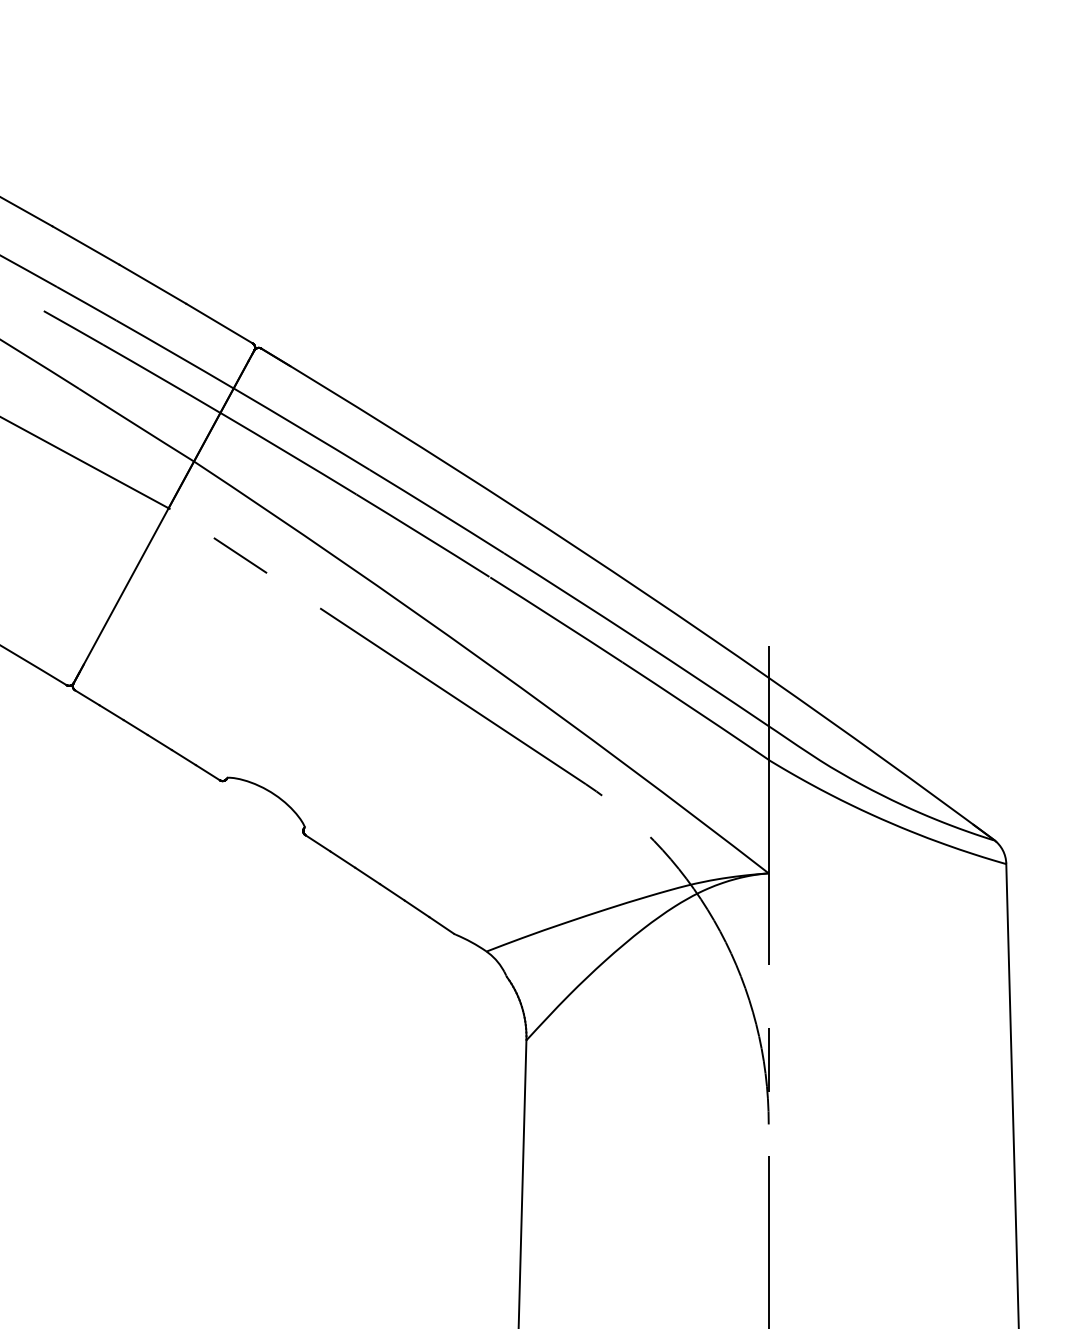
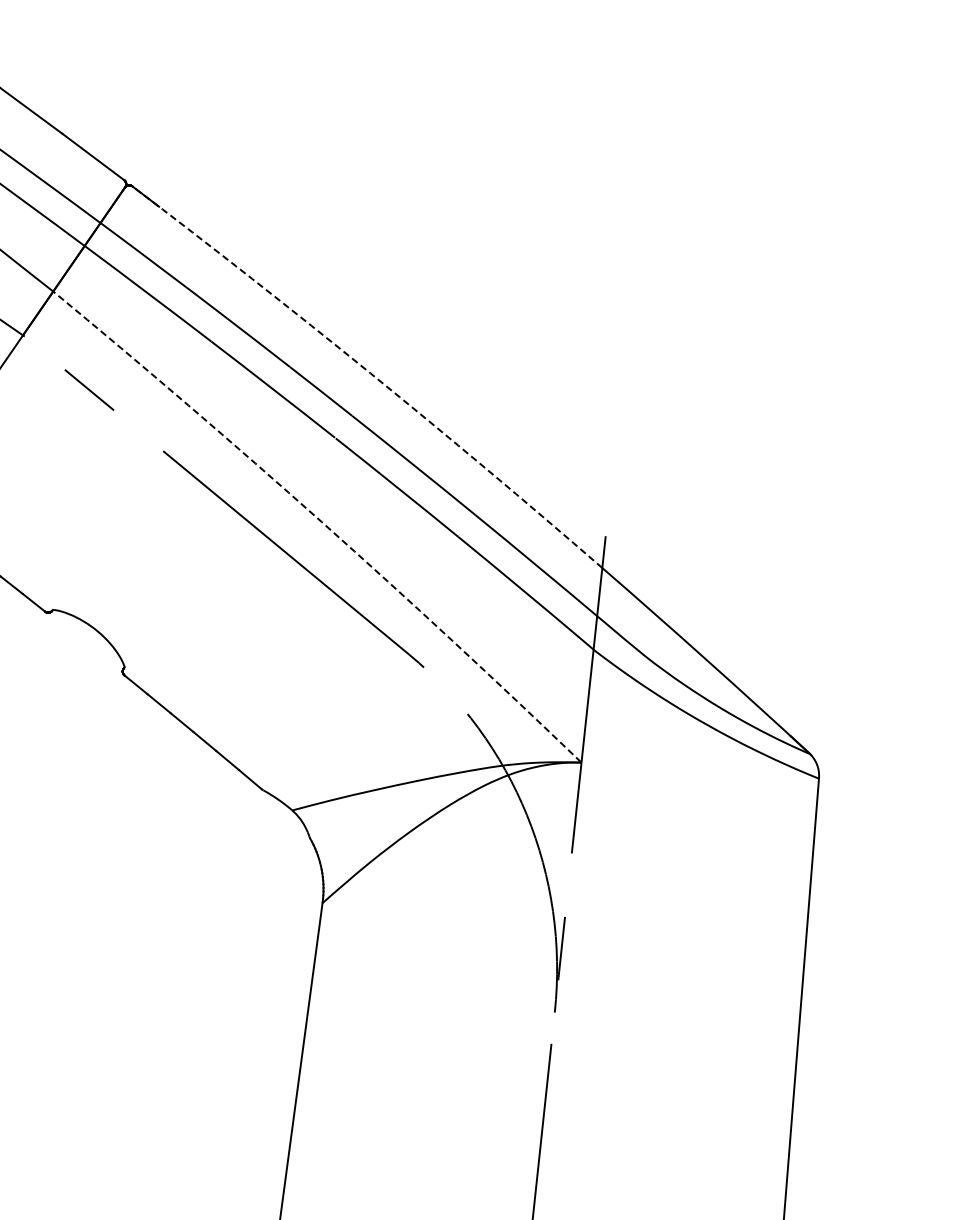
arc: (517, 509) -> (370, 373), solid -> dashed
arc: (485, 661) -> (322, 521), solid -> dashed

